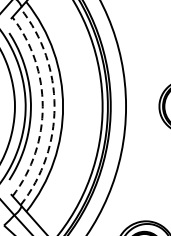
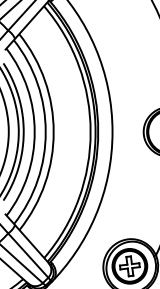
arc: (42, 107) -> (34, 132), dashed -> solid
arc: (54, 107) -> (45, 132), dashed -> solid

